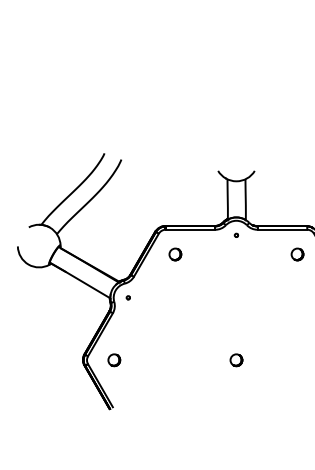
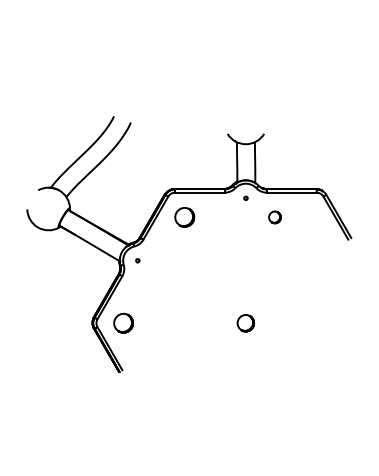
part: (175, 254) -> (184, 217), size x1.6
part: (297, 254) -> (274, 217), moved
circle: (114, 359) -> (123, 322), size x1.6
circle: (236, 359) -> (245, 322), size x1.4

